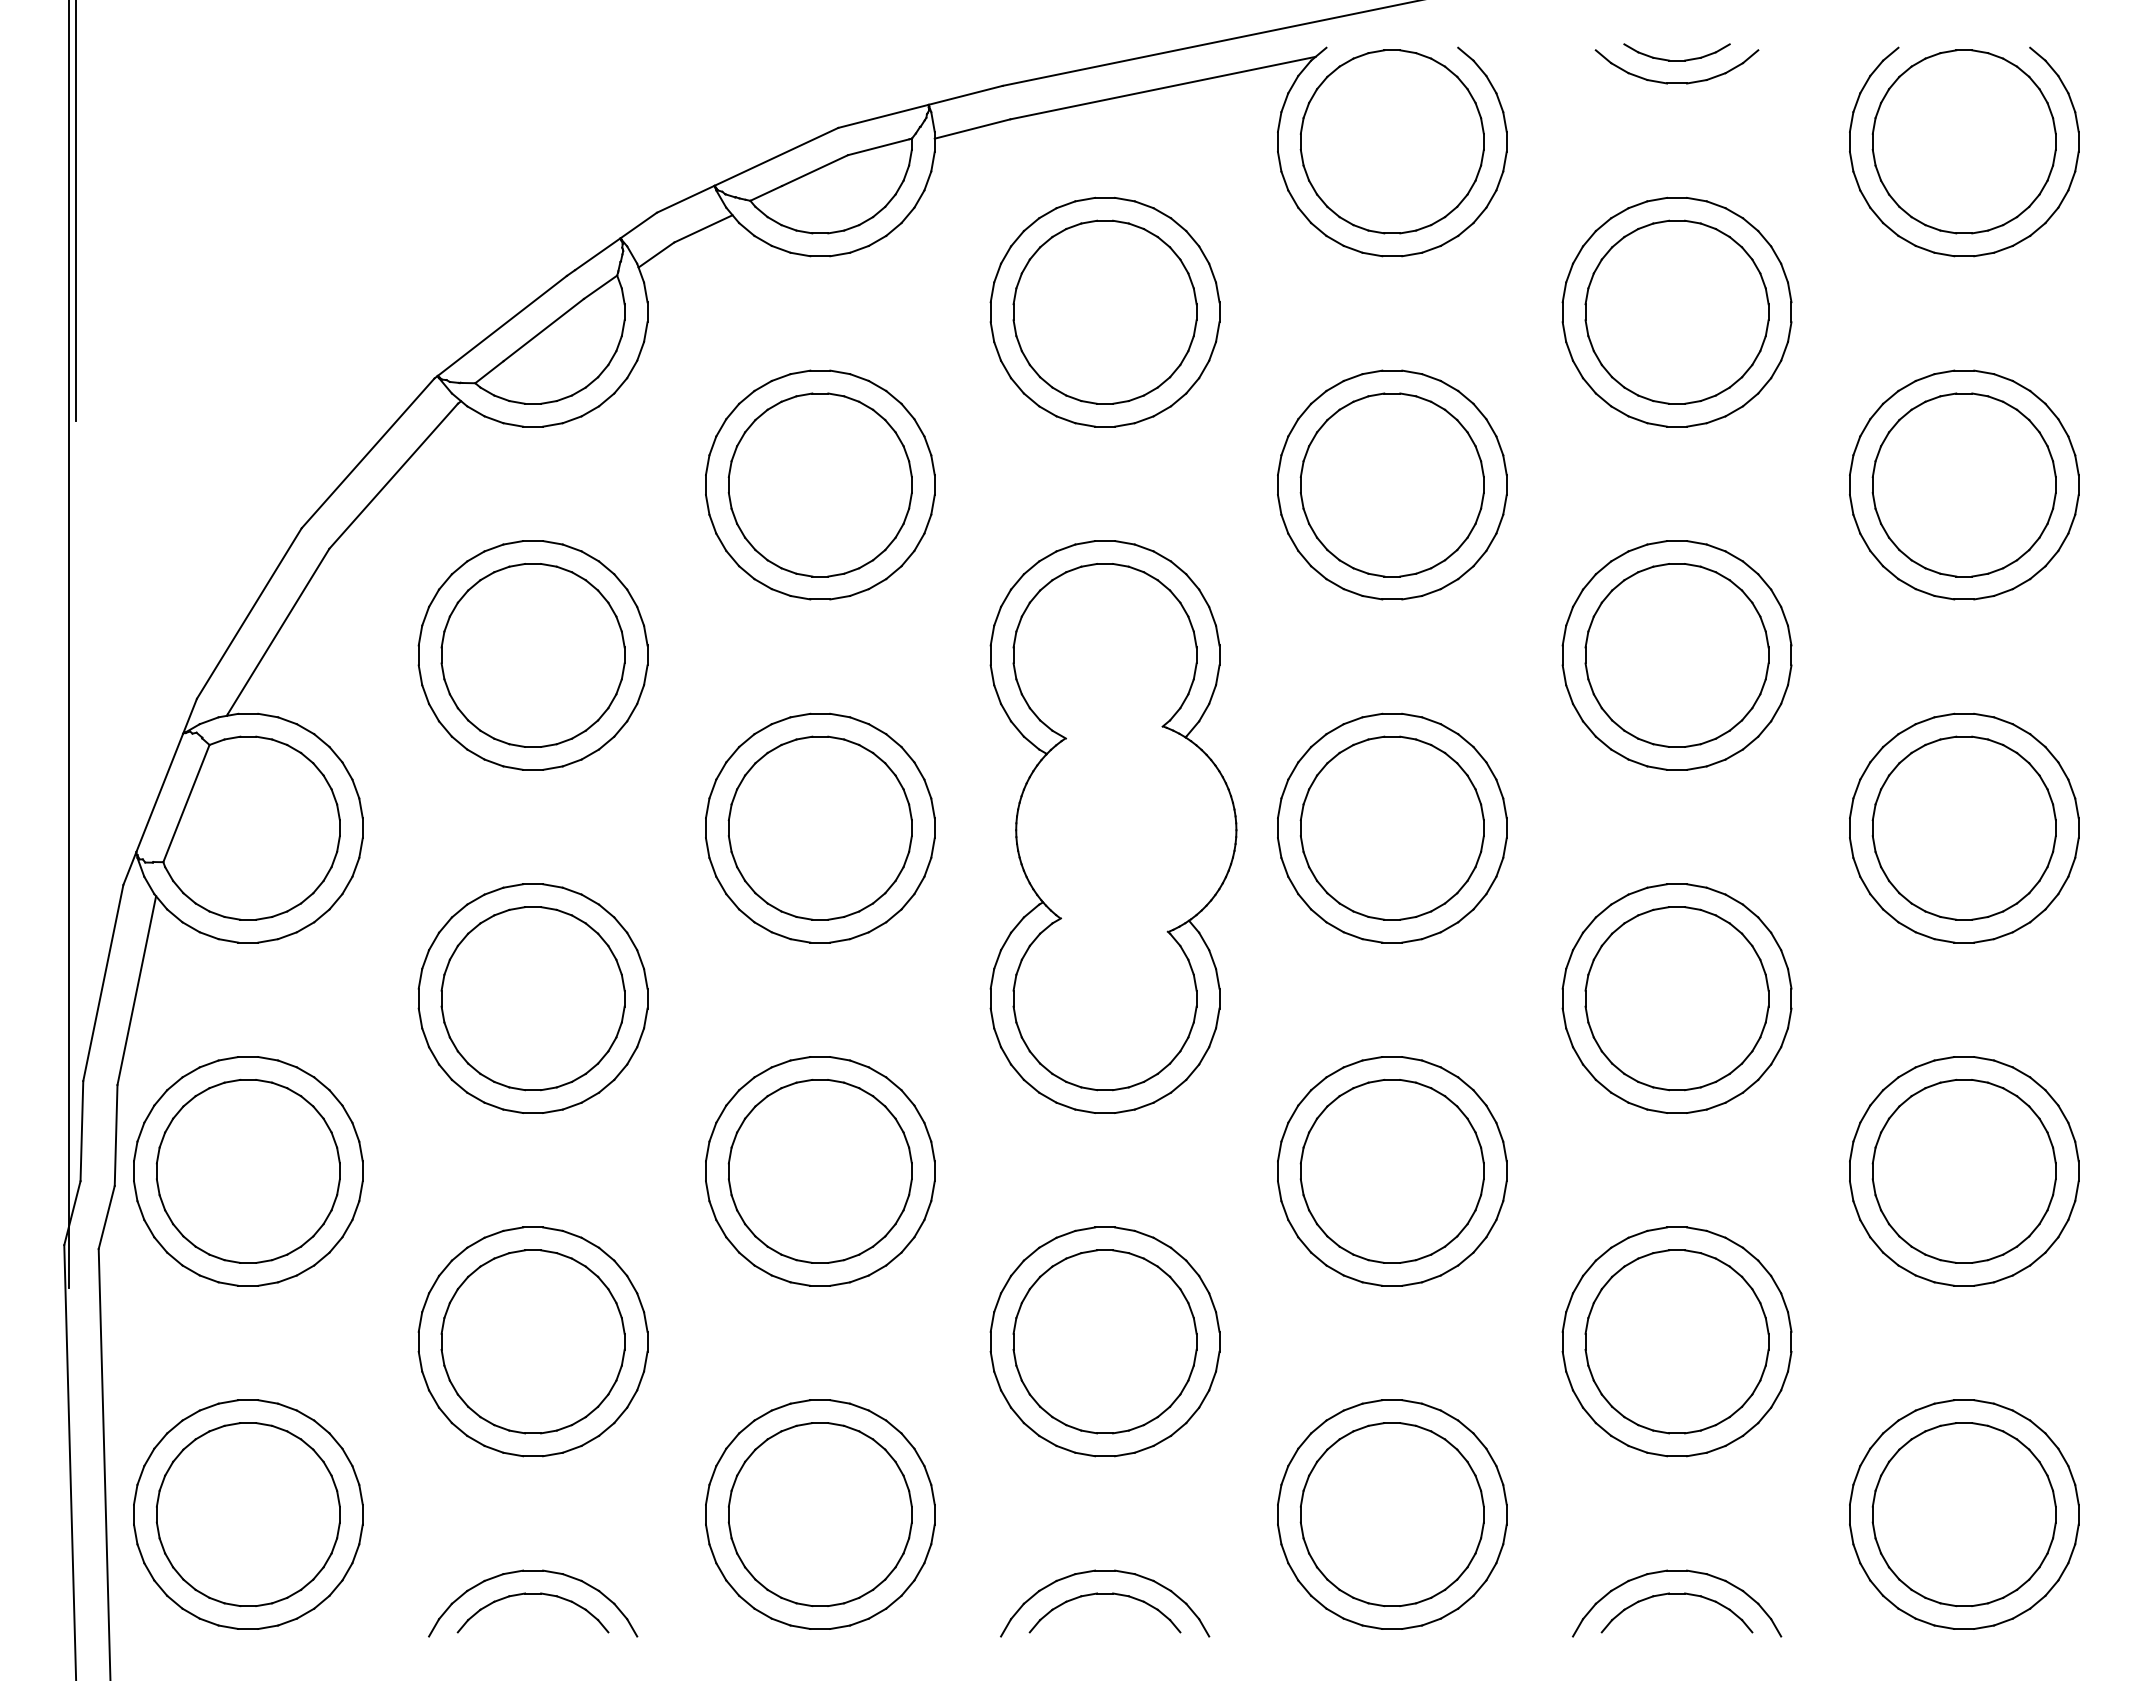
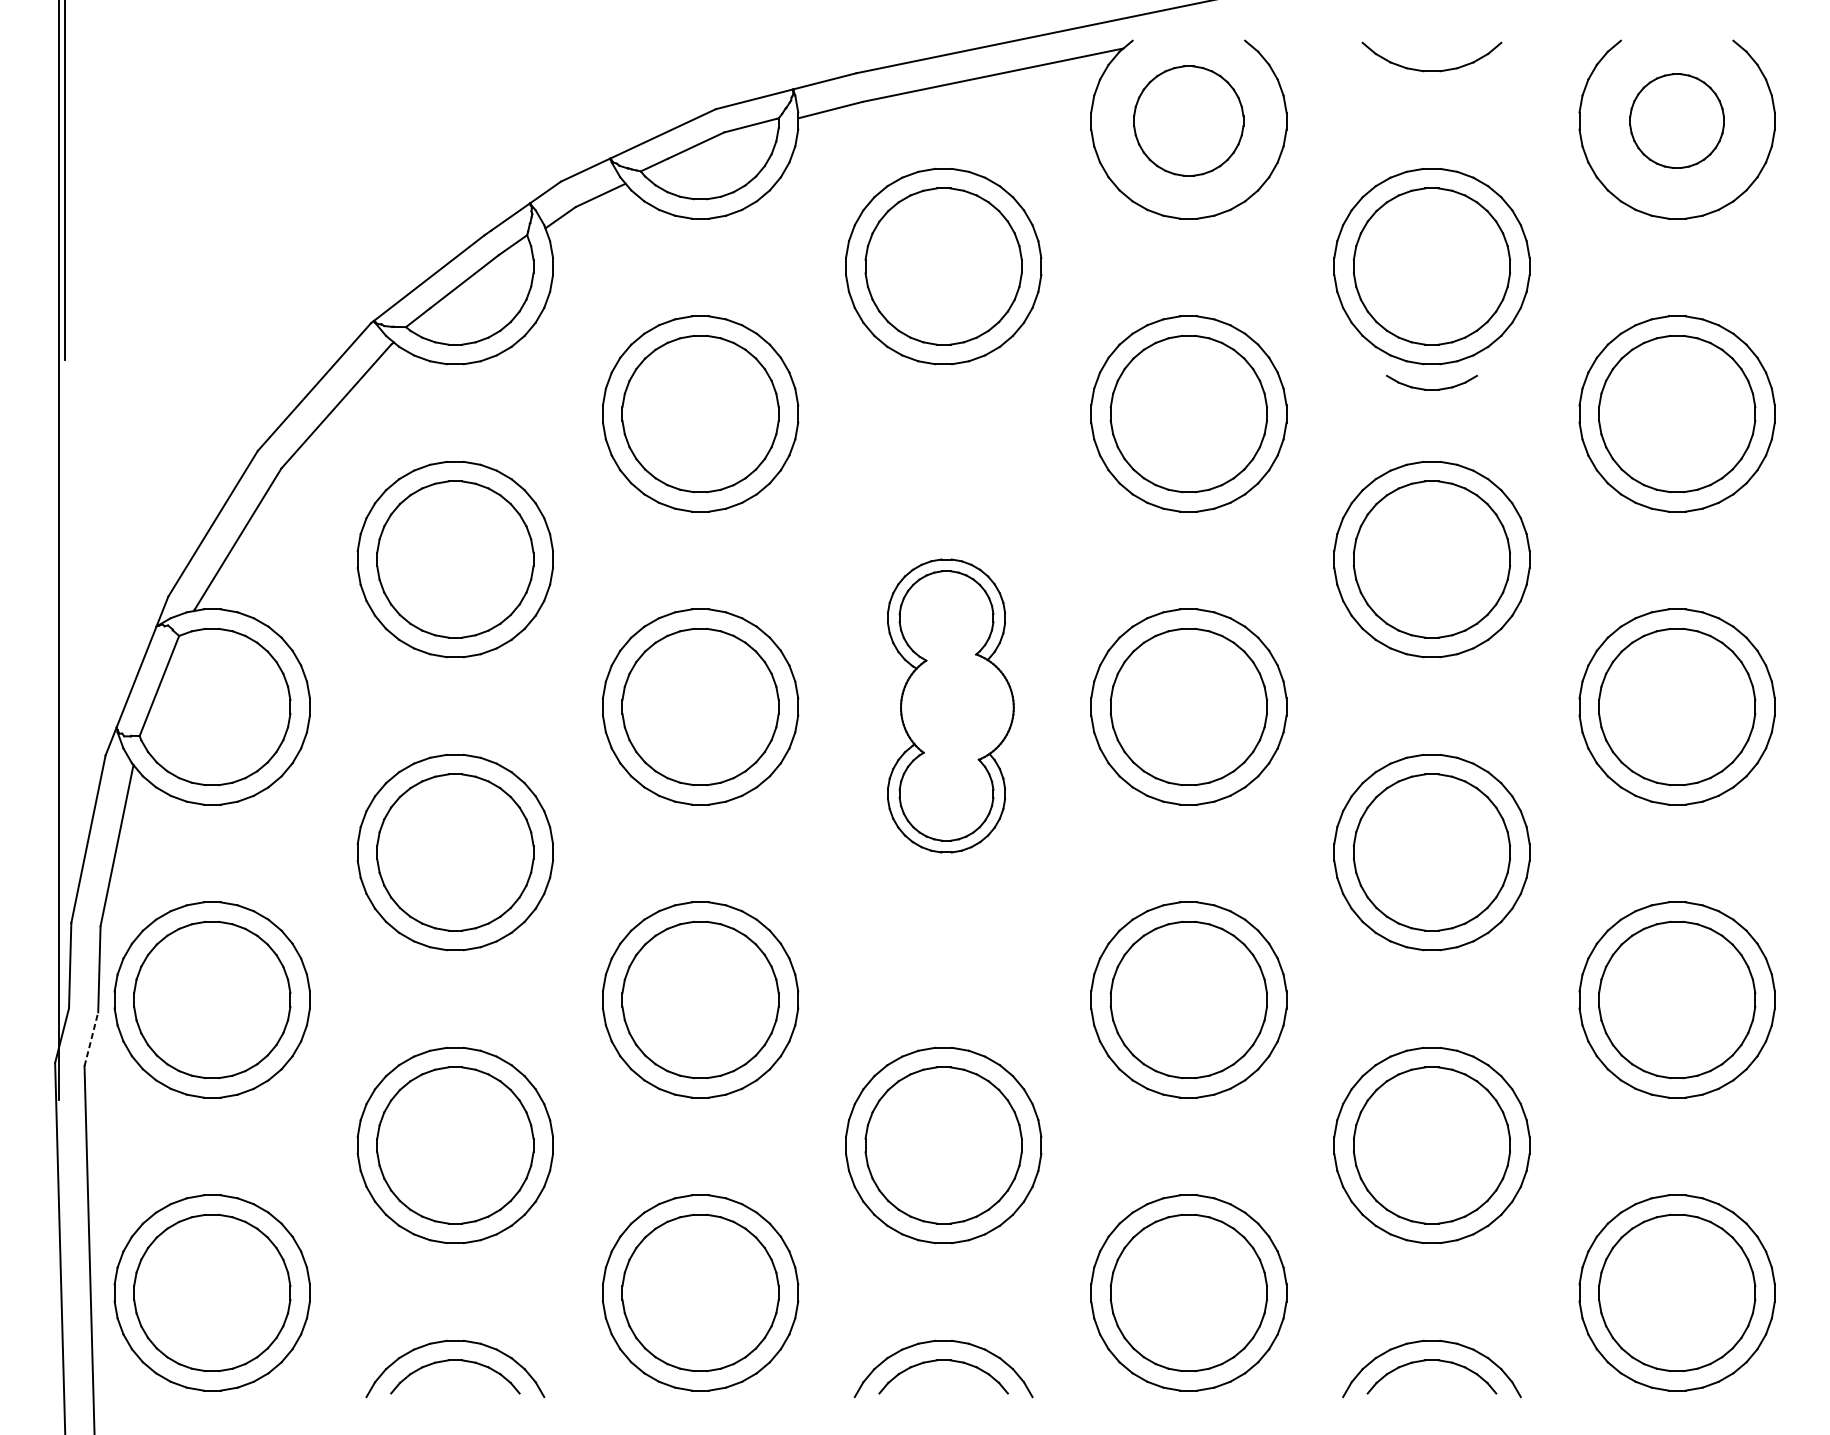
part: (1676, 60) -> (1431, 389), moved
part: (1391, 141) -> (1188, 120), size x0.7
part: (1963, 141) -> (1676, 120), size x0.6
part: (1113, 826) -> (950, 705), size x0.6
line: (106, 1217) -> (91, 1039), solid -> dashed

